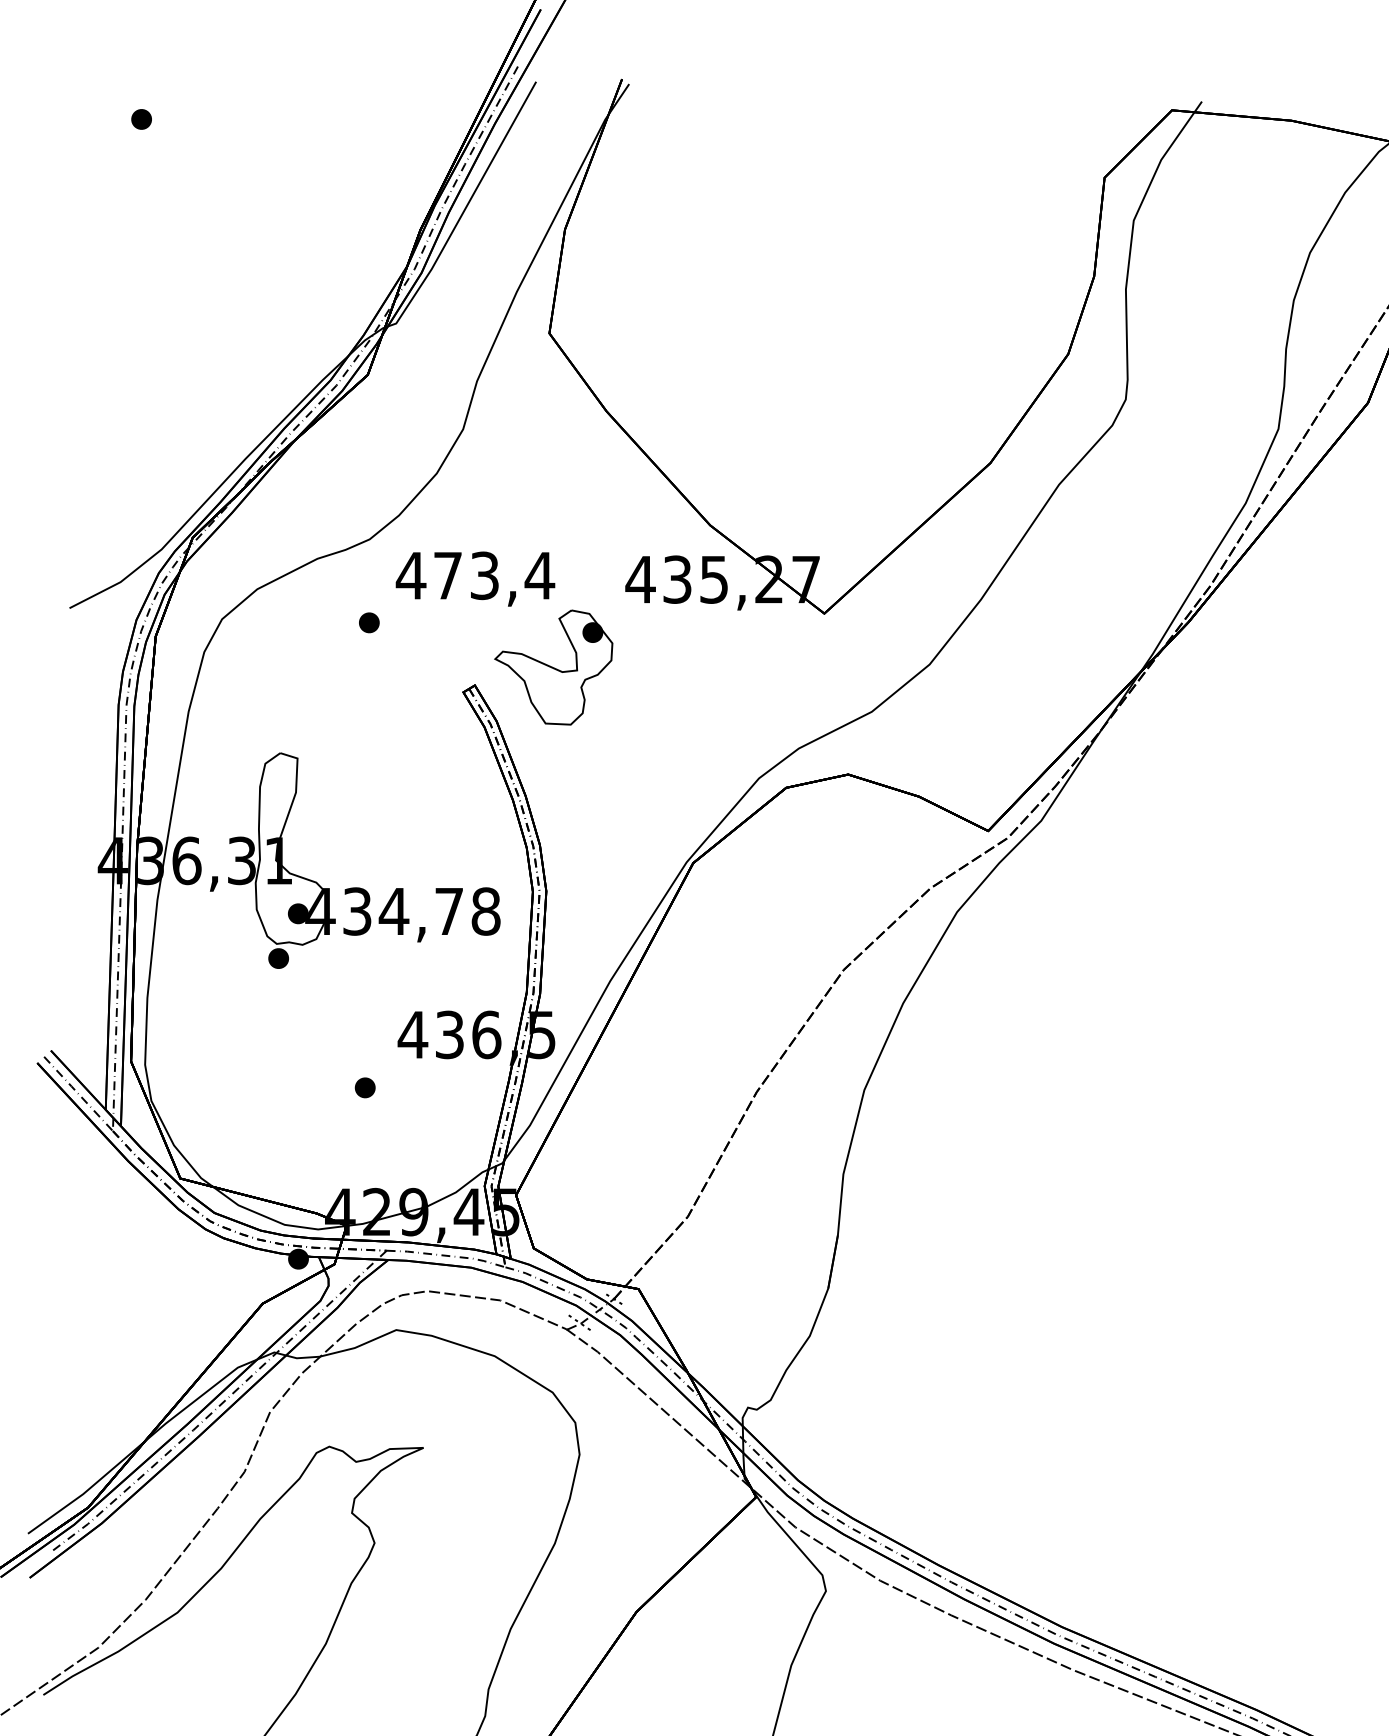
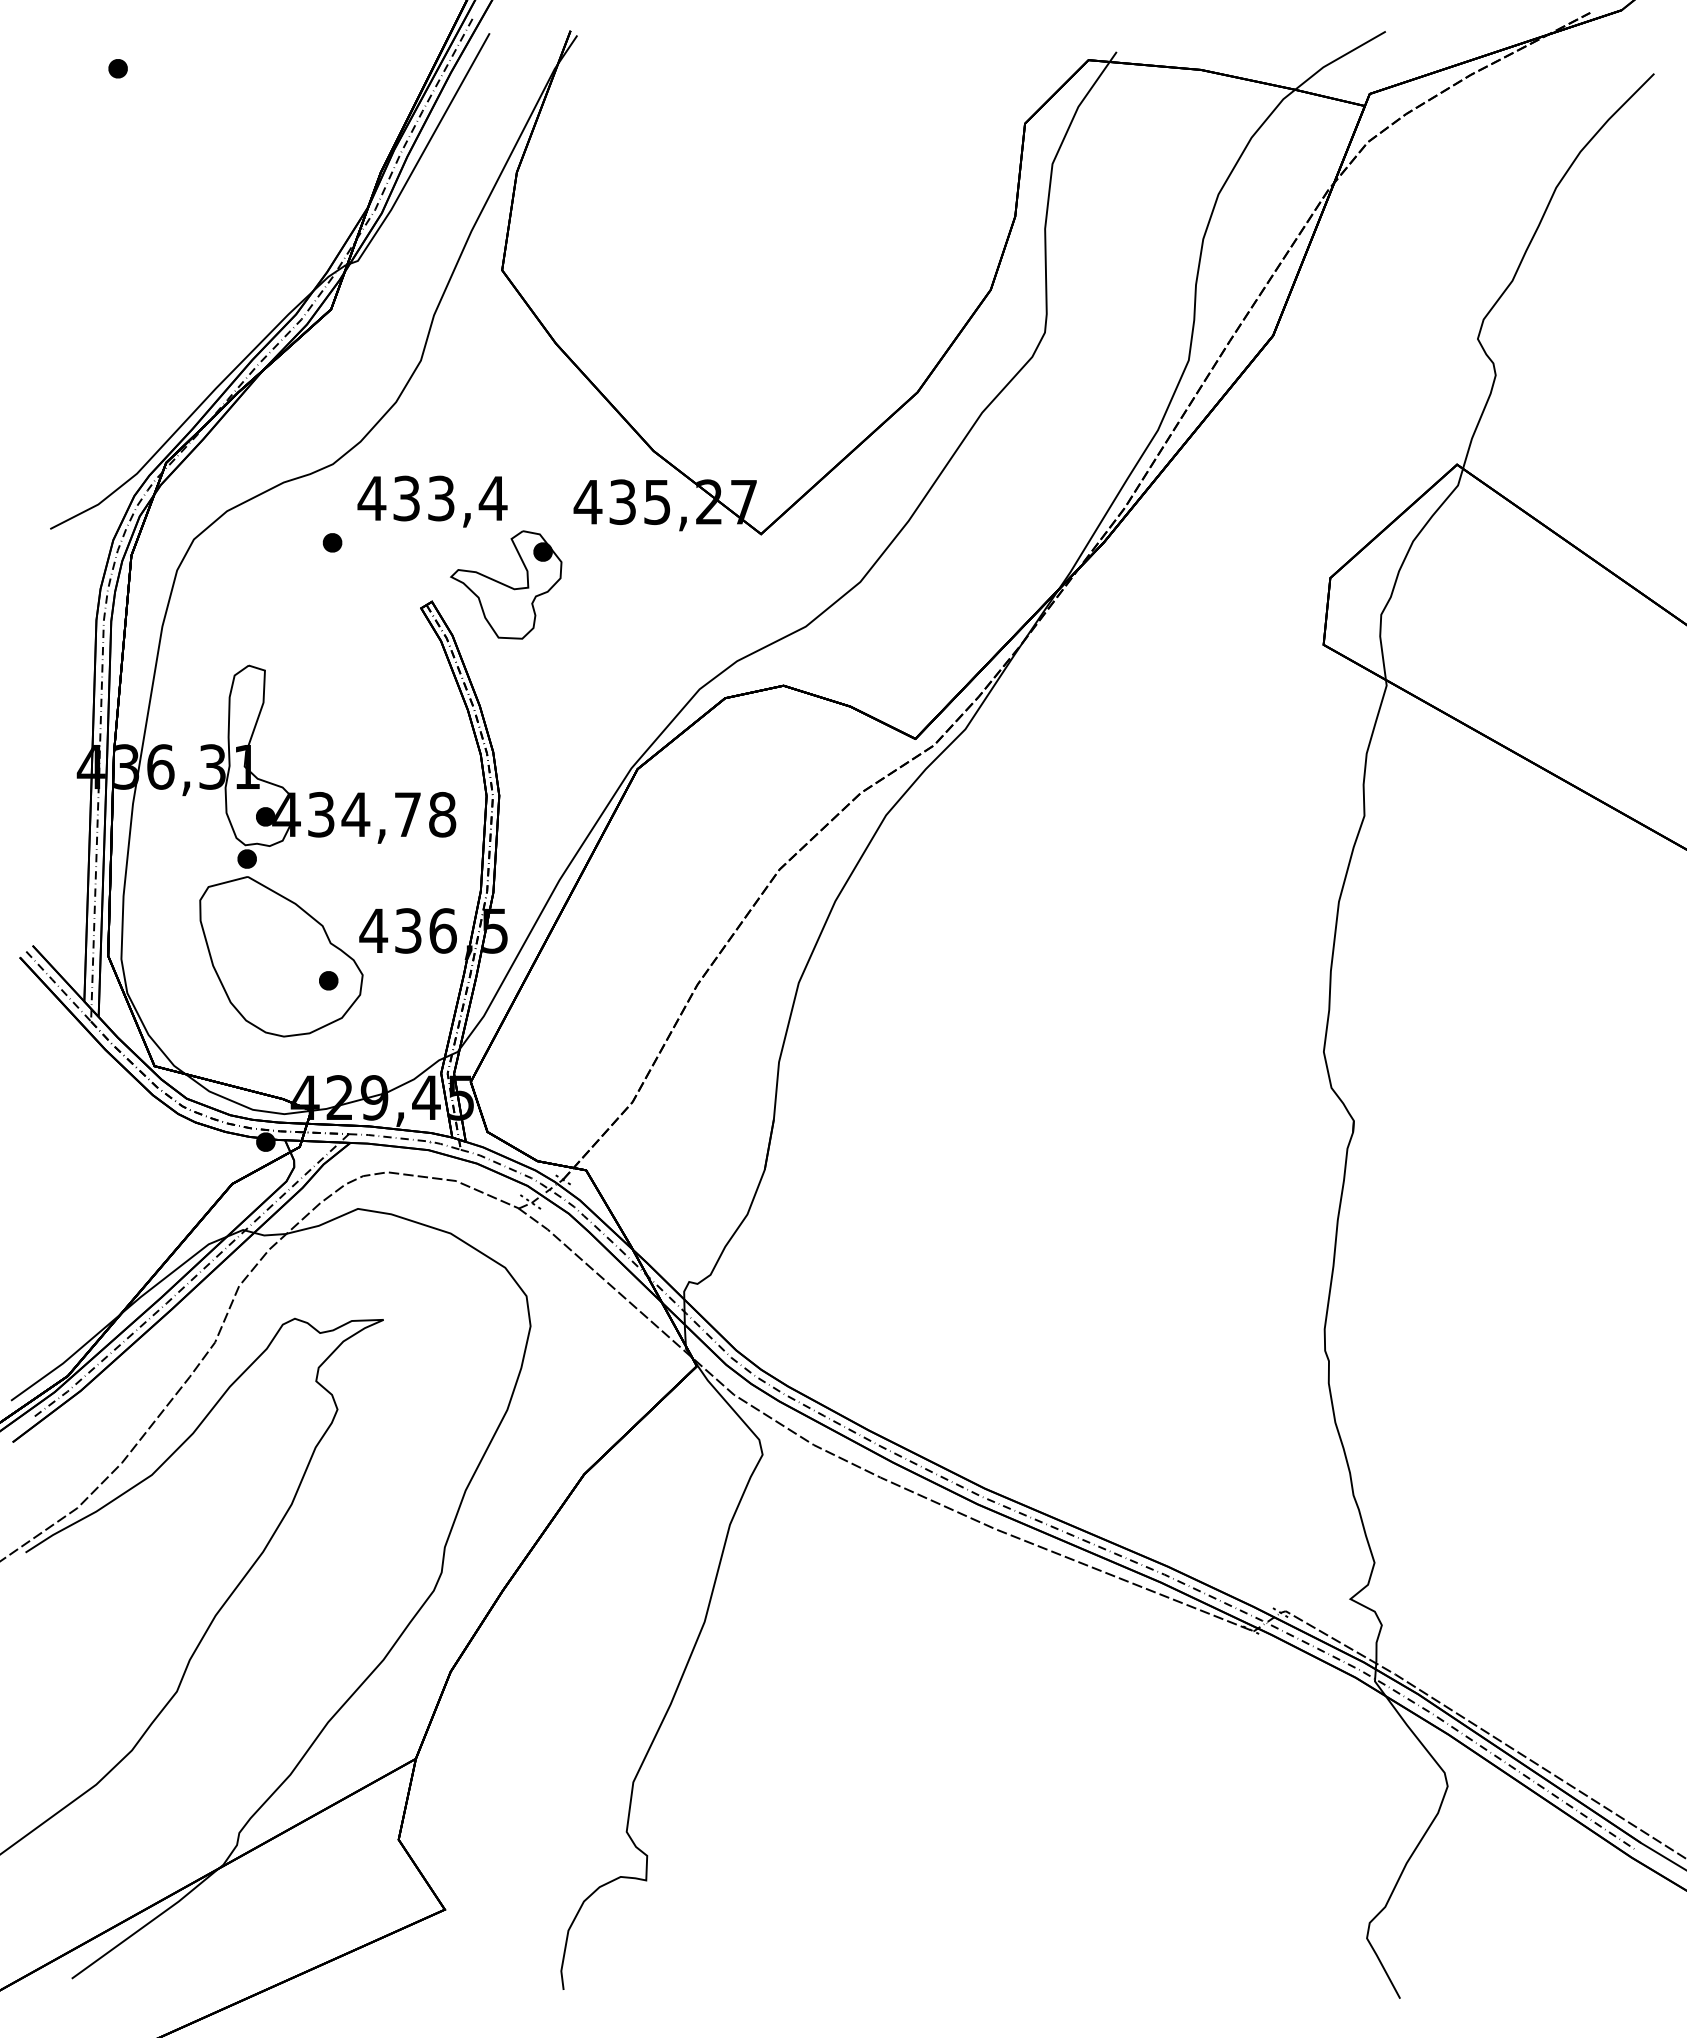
text: (447, 575) -> (406, 498), 473,4 -> 433,4
part: (315, 1062) -> (281, 956), added

